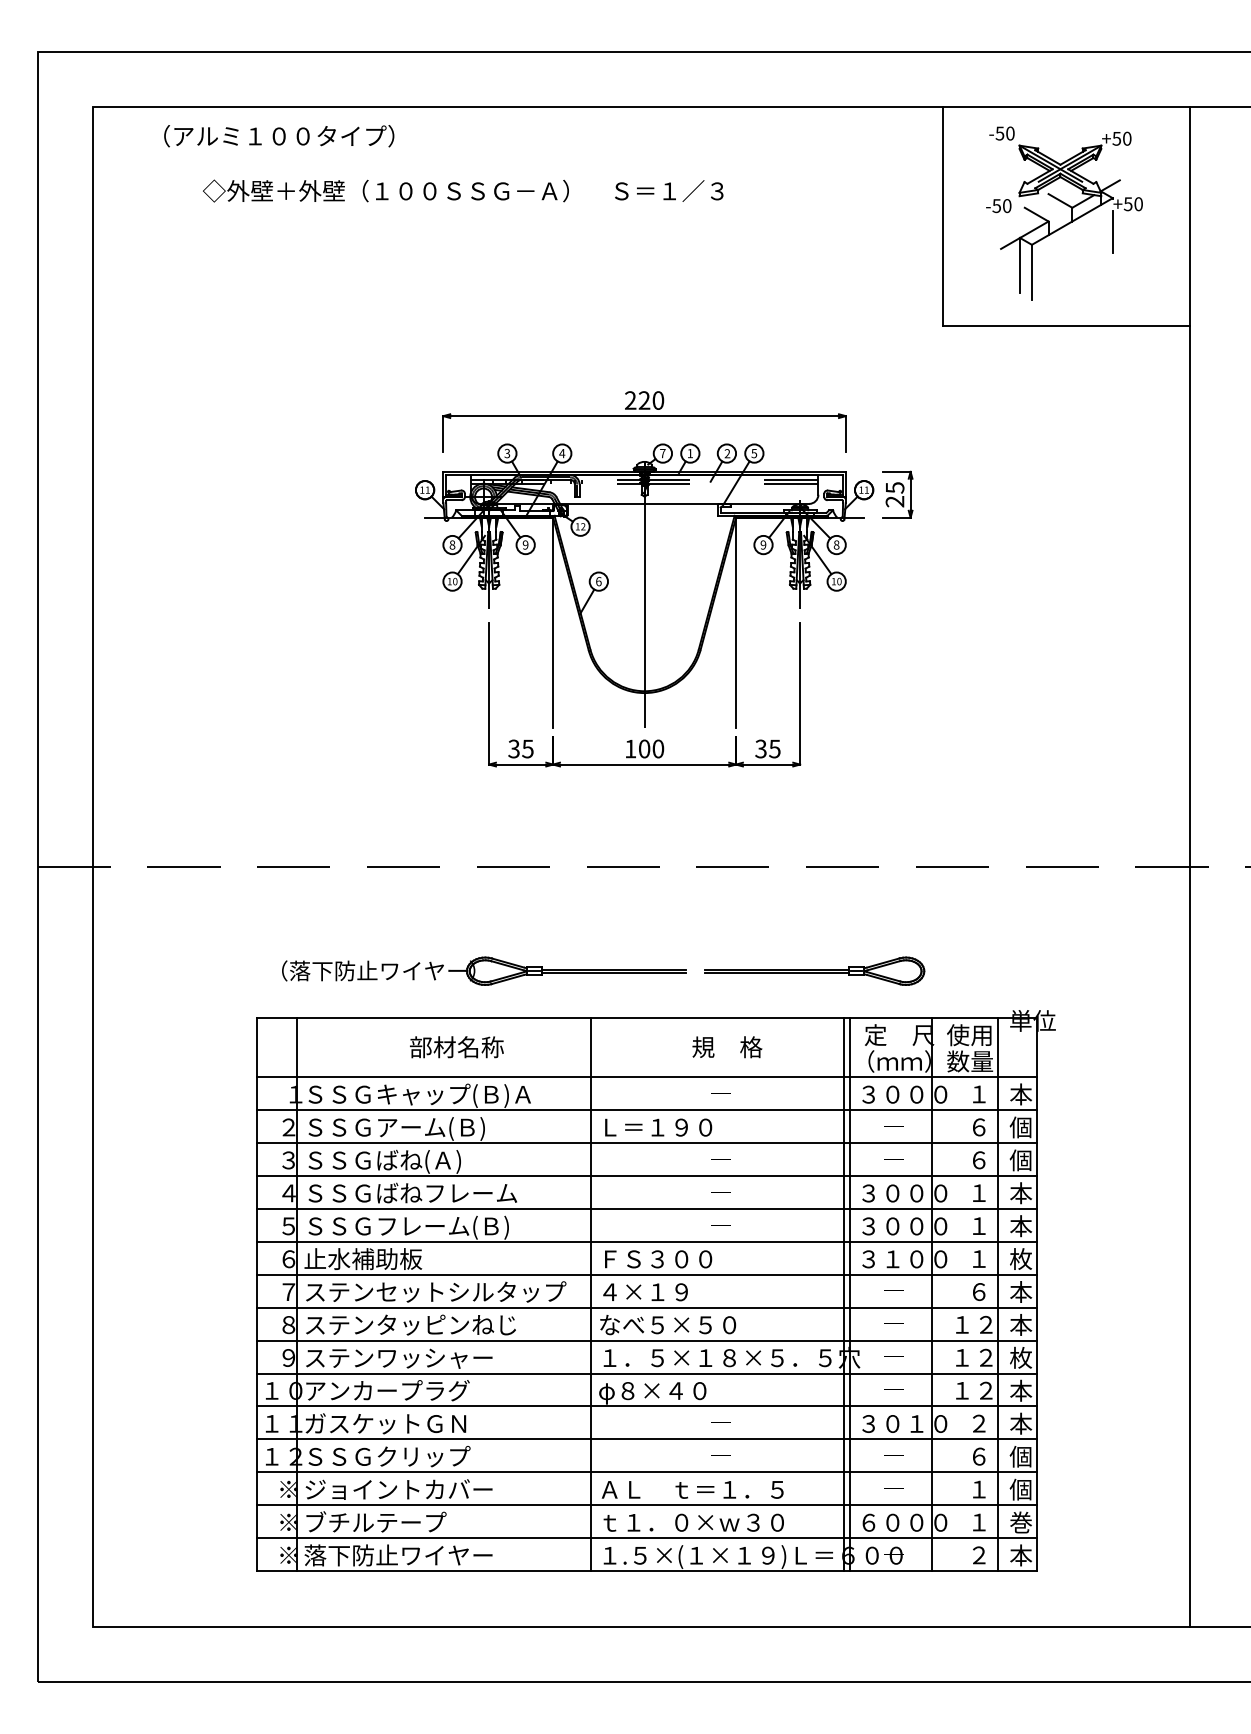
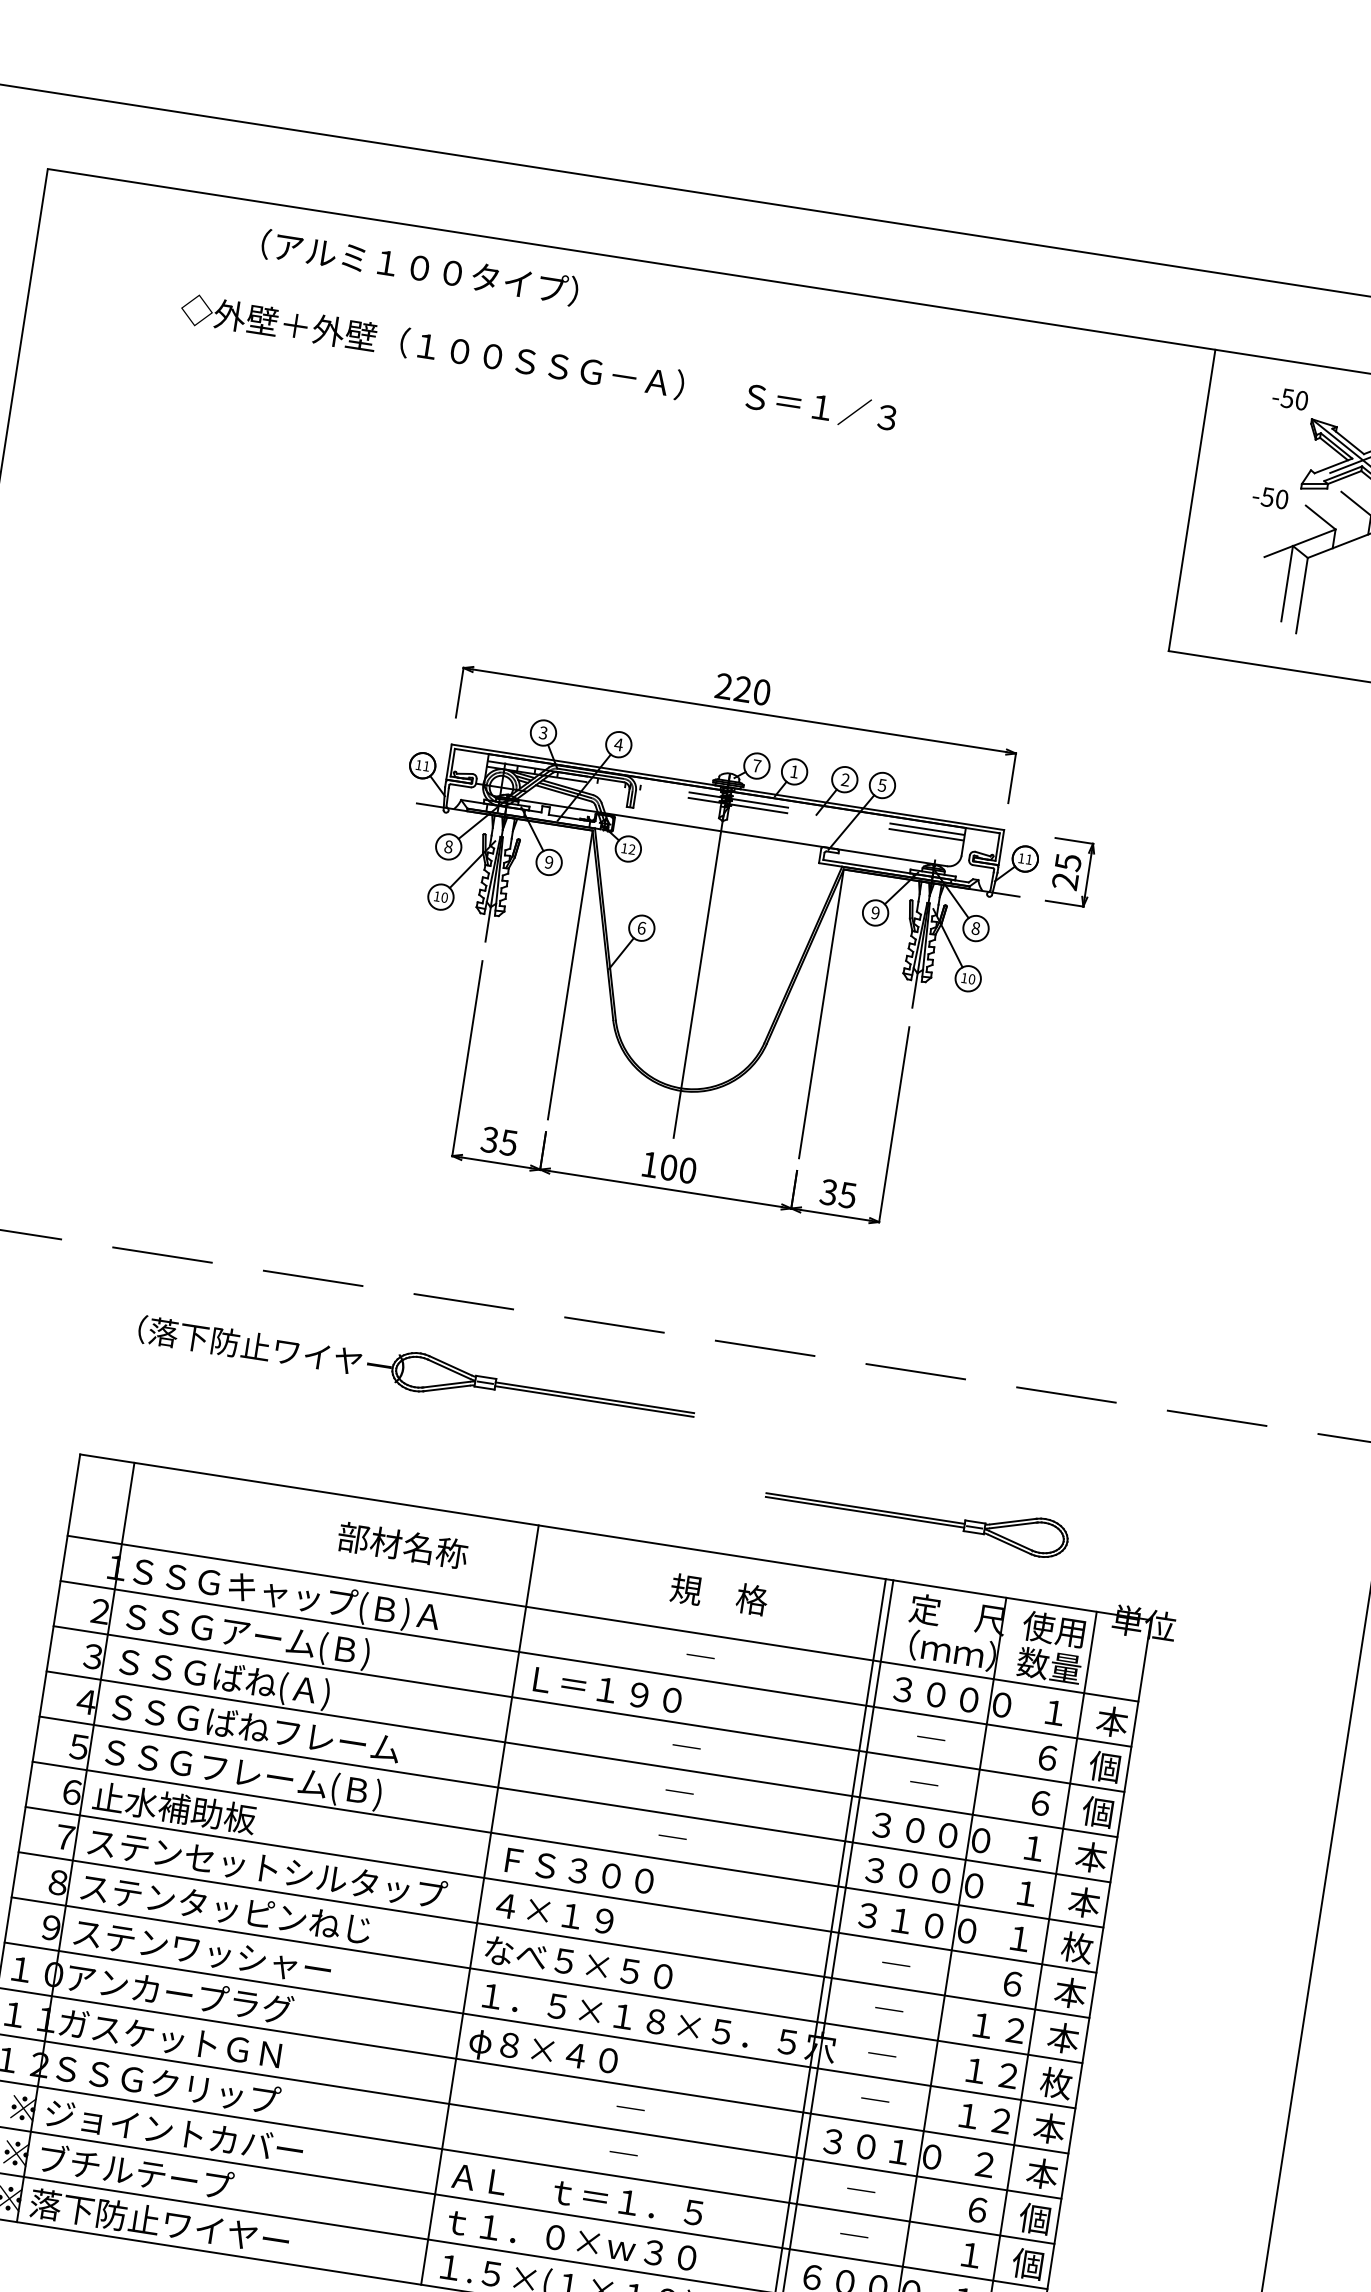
text: (279, 136) -> (420, 268), moved
part: (484, 970) -> (416, 1371), moved
part: (814, 970) -> (916, 1517), moved
text: (456, 1047) -> (402, 1545), moved

